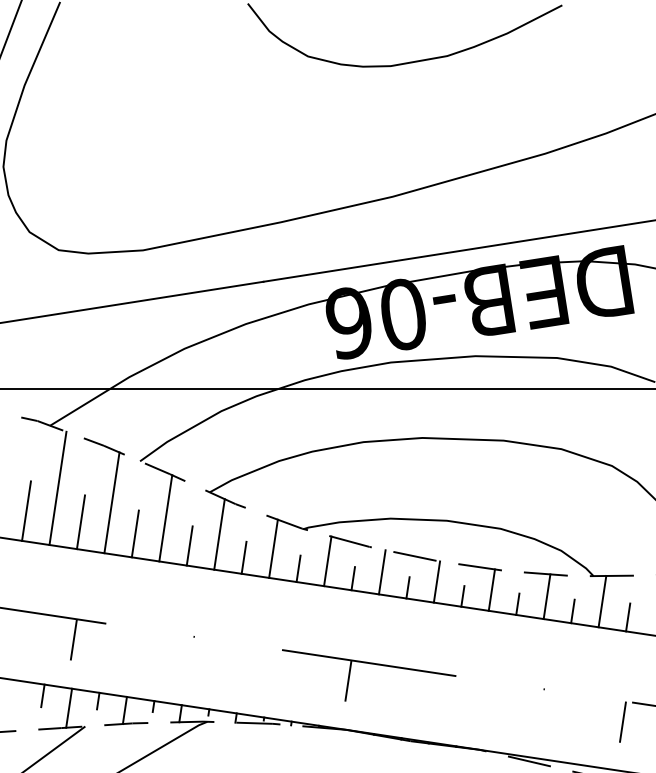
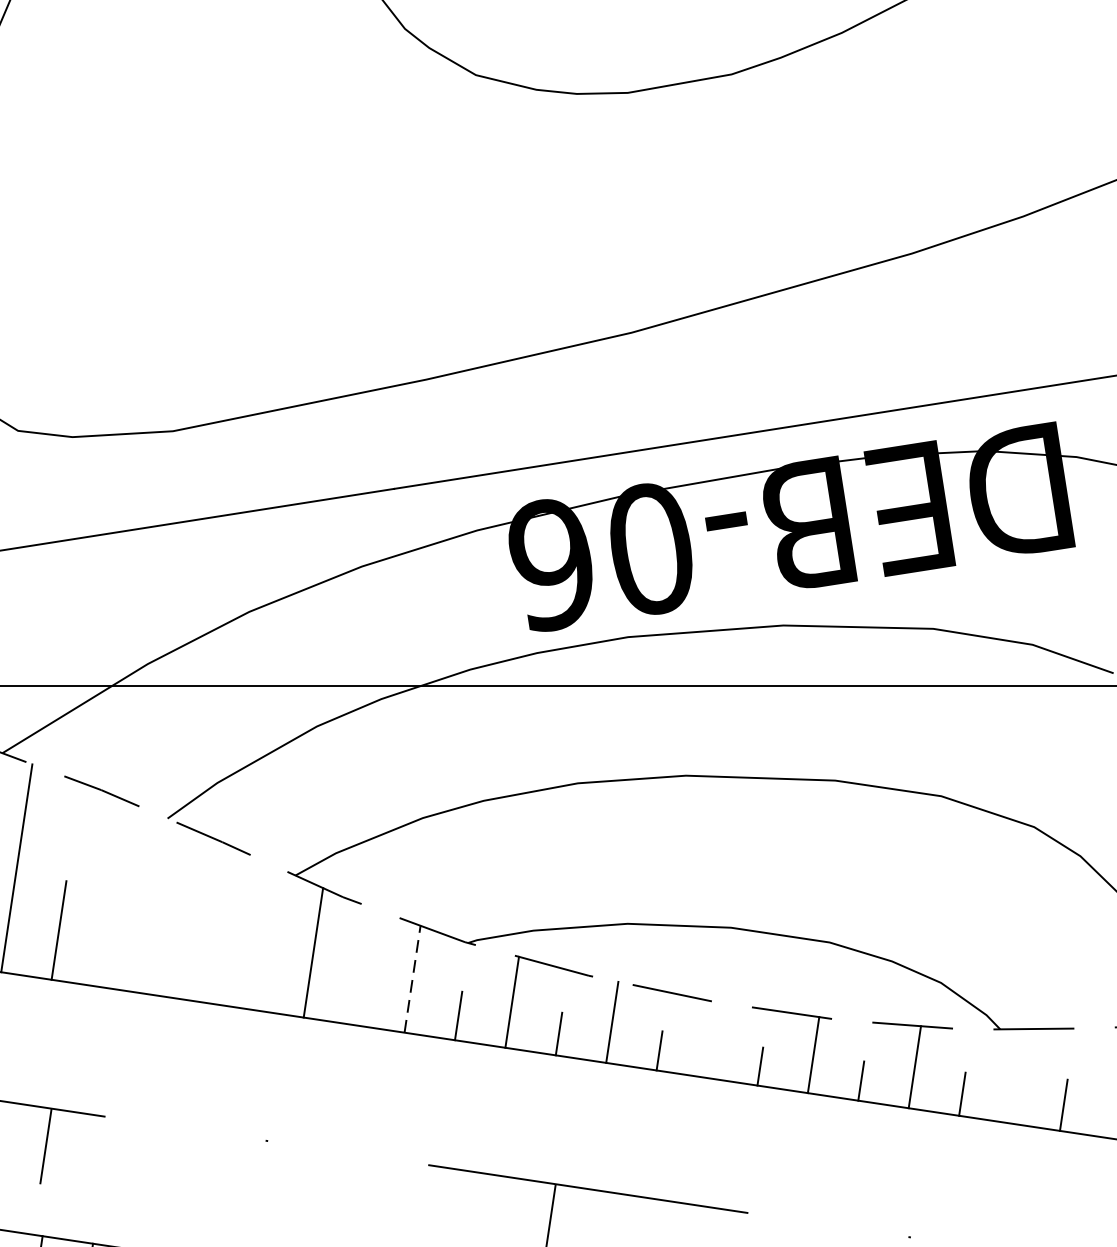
line: (111, 502) -> (115, 894), removed
line: (165, 518) -> (214, 923), removed
line: (134, 533) -> (157, 951), removed
line: (189, 545) -> (258, 973), removed
line: (273, 548) -> (412, 978), solid -> dashed
line: (243, 557) -> (357, 995), removed
line: (436, 581) -> (711, 1039), removed
line: (602, 601) -> (1016, 1075), removed

